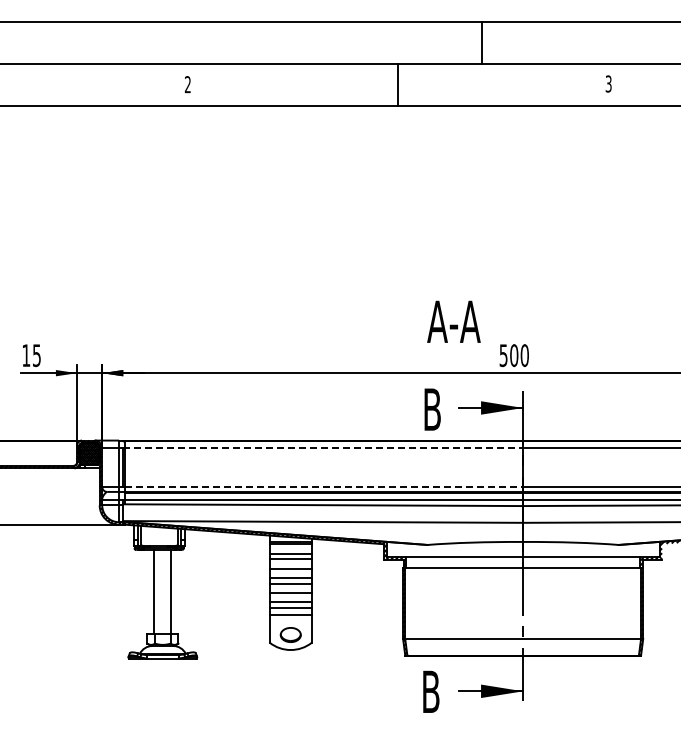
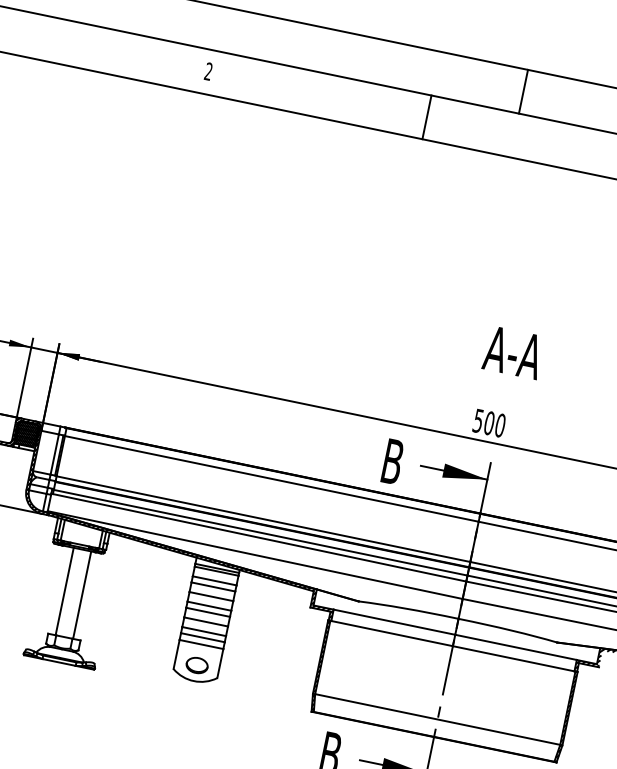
text: (453, 321) -> (513, 352), moved
line: (323, 448) -> (271, 478), dashed -> solid
line: (324, 487) -> (263, 519), dashed -> solid

